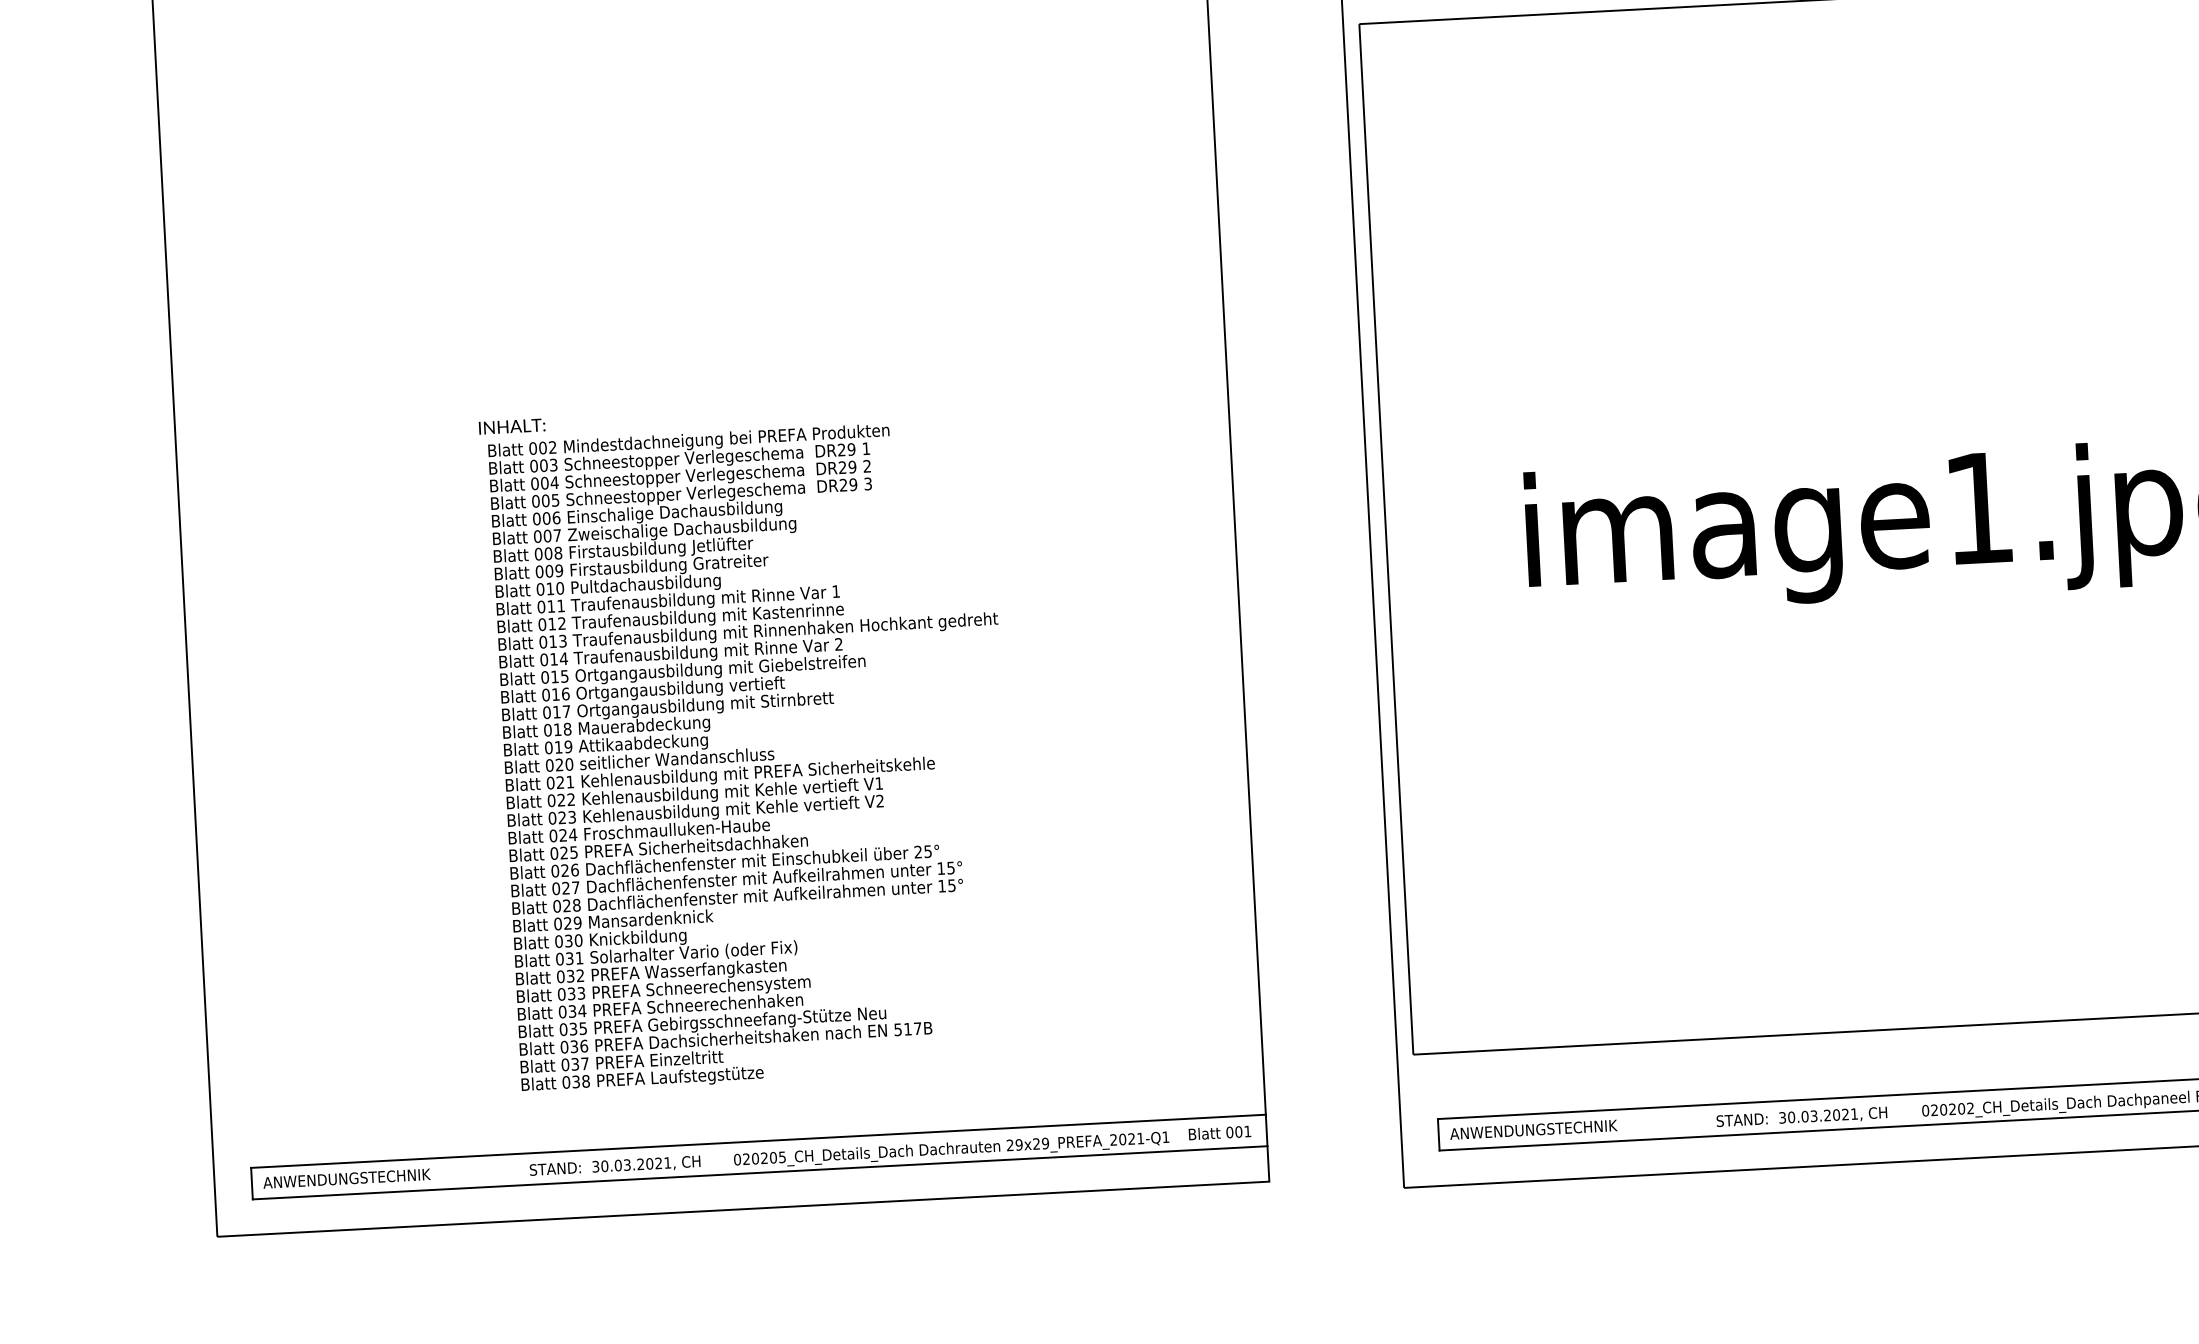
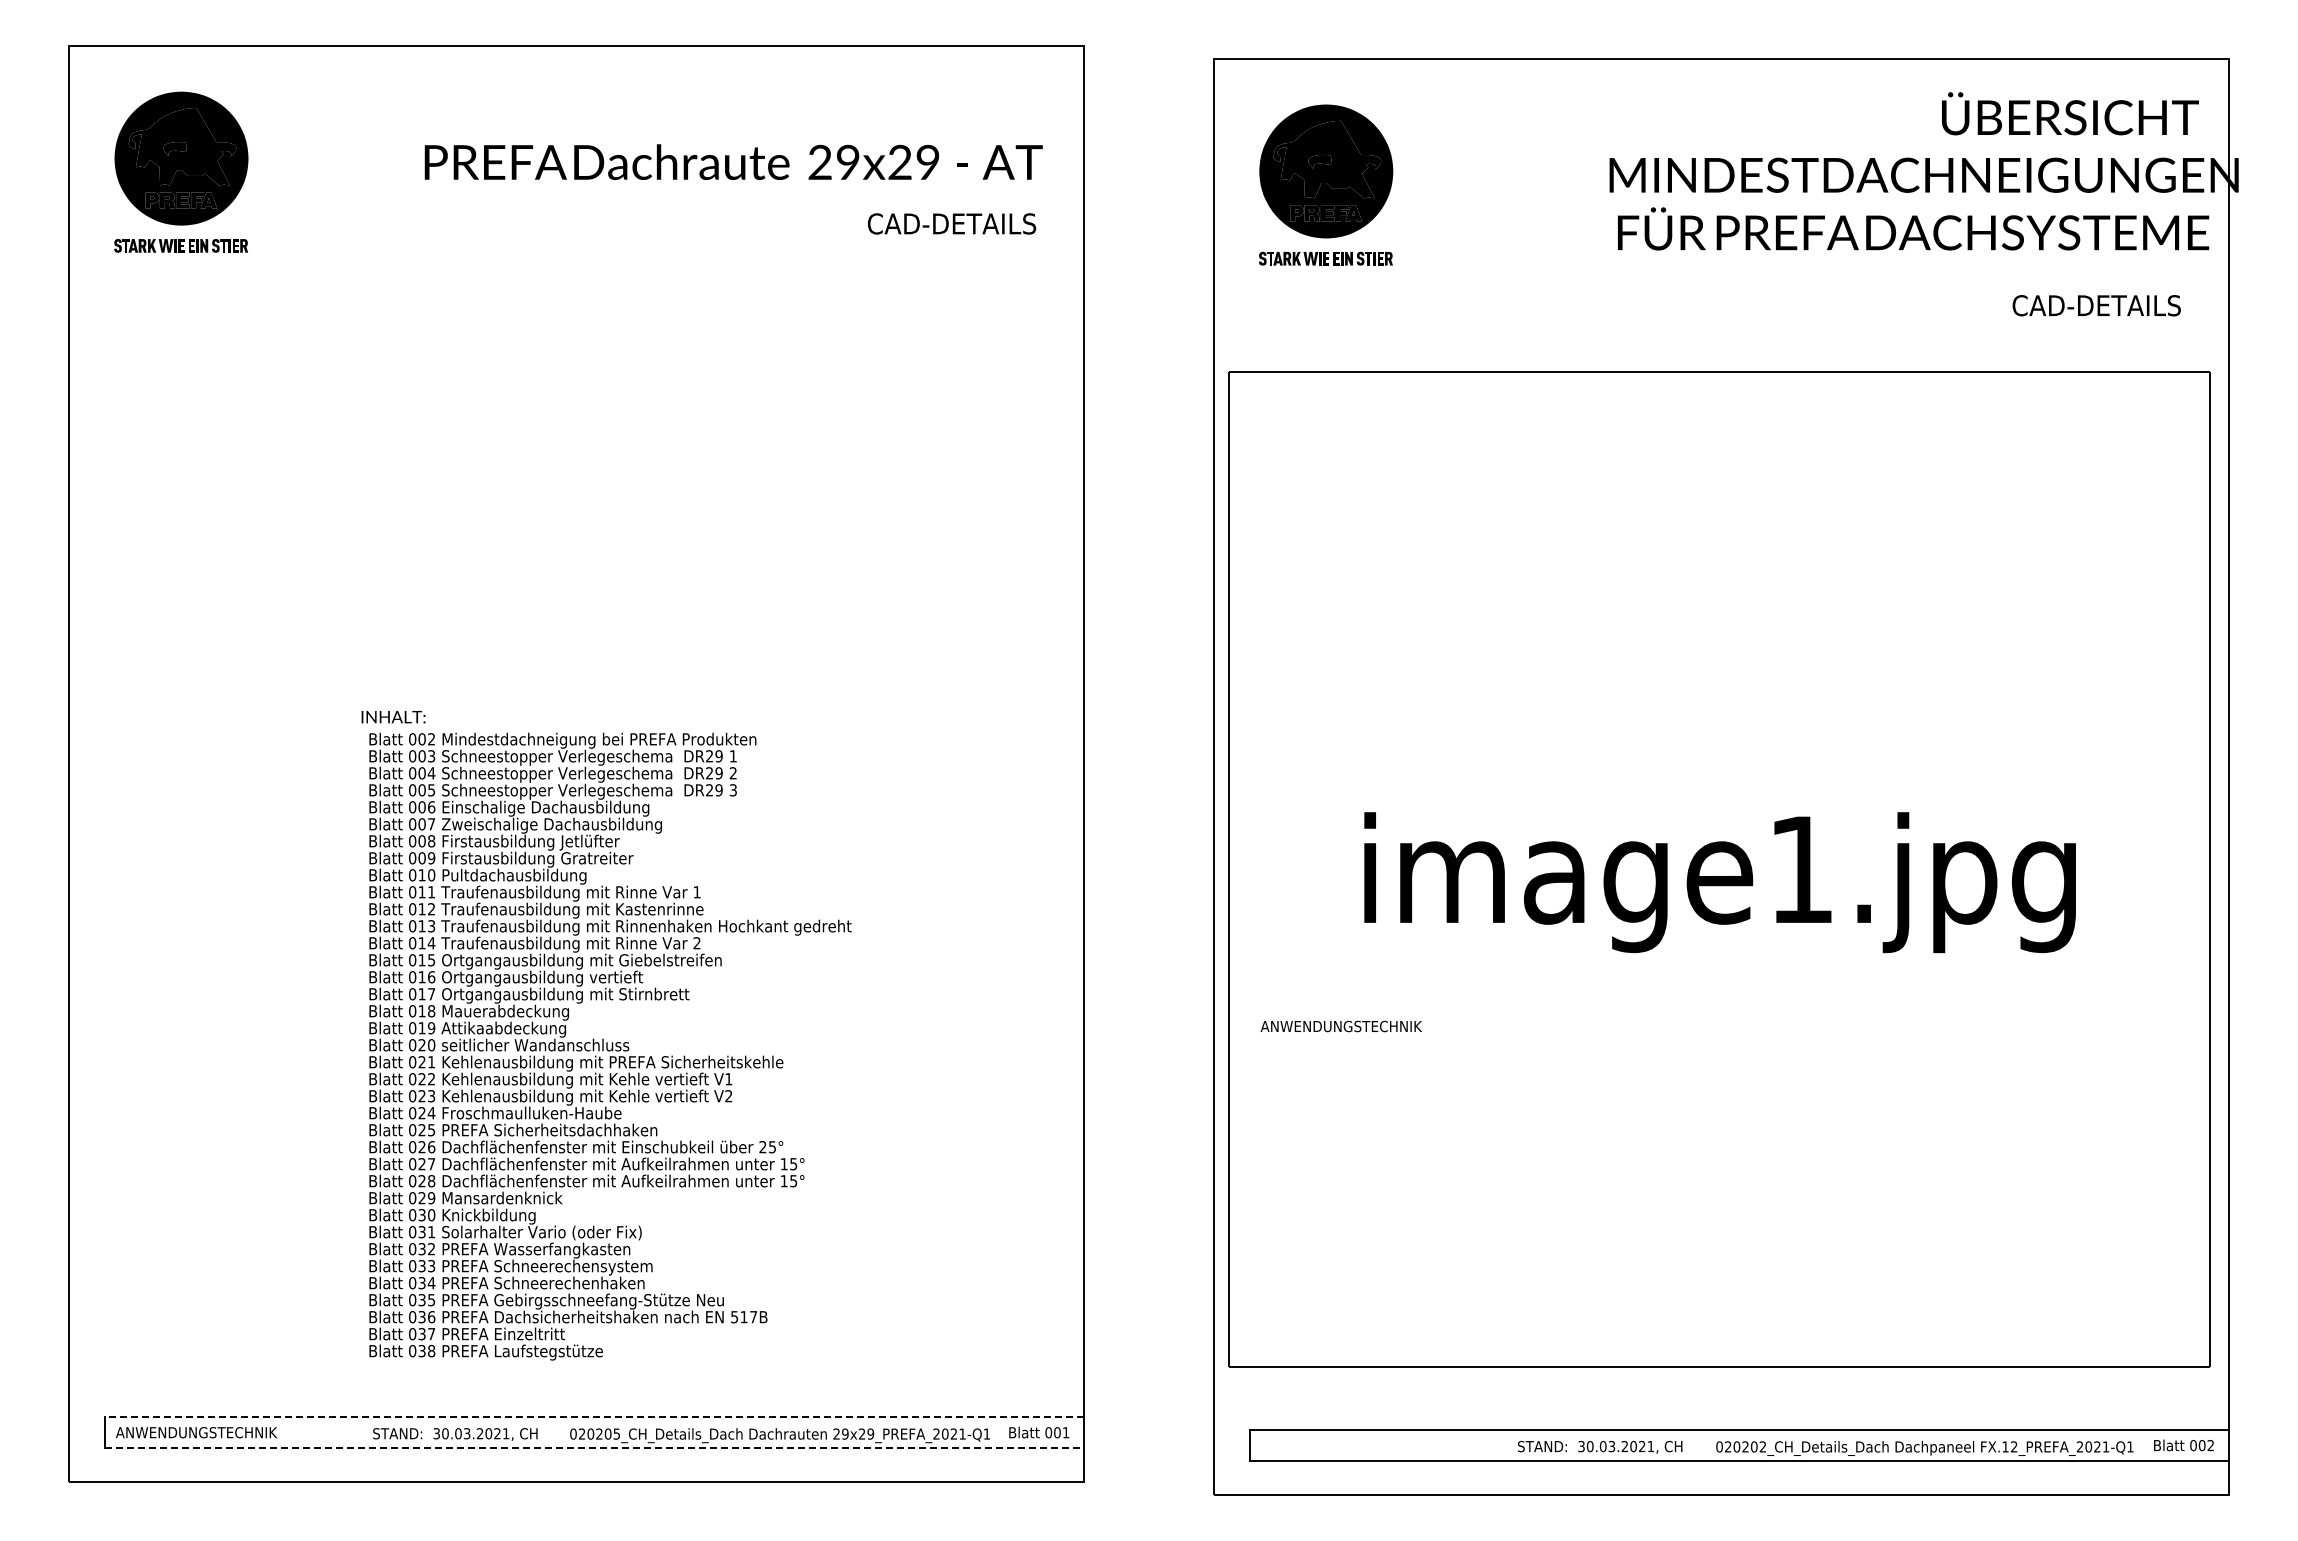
text: (1532, 1129) -> (1340, 1026), moved
line: (758, 1141) -> (594, 1417), solid -> dashed
line: (760, 1172) -> (594, 1447), solid -> dashed

